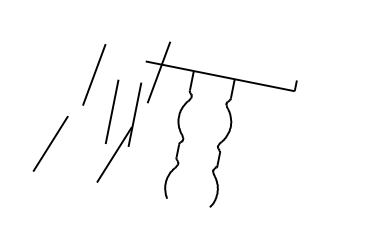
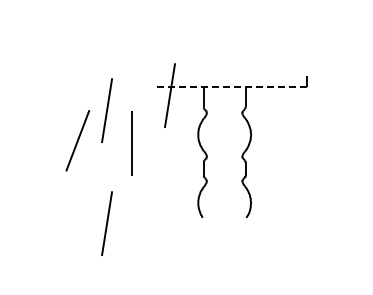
line: (219, 76) -> (230, 87), solid -> dashed
part: (125, 135) -> (149, 163), removed
line: (50, 143) -> (77, 140), moved
line: (71, 185) -> (106, 223), added

